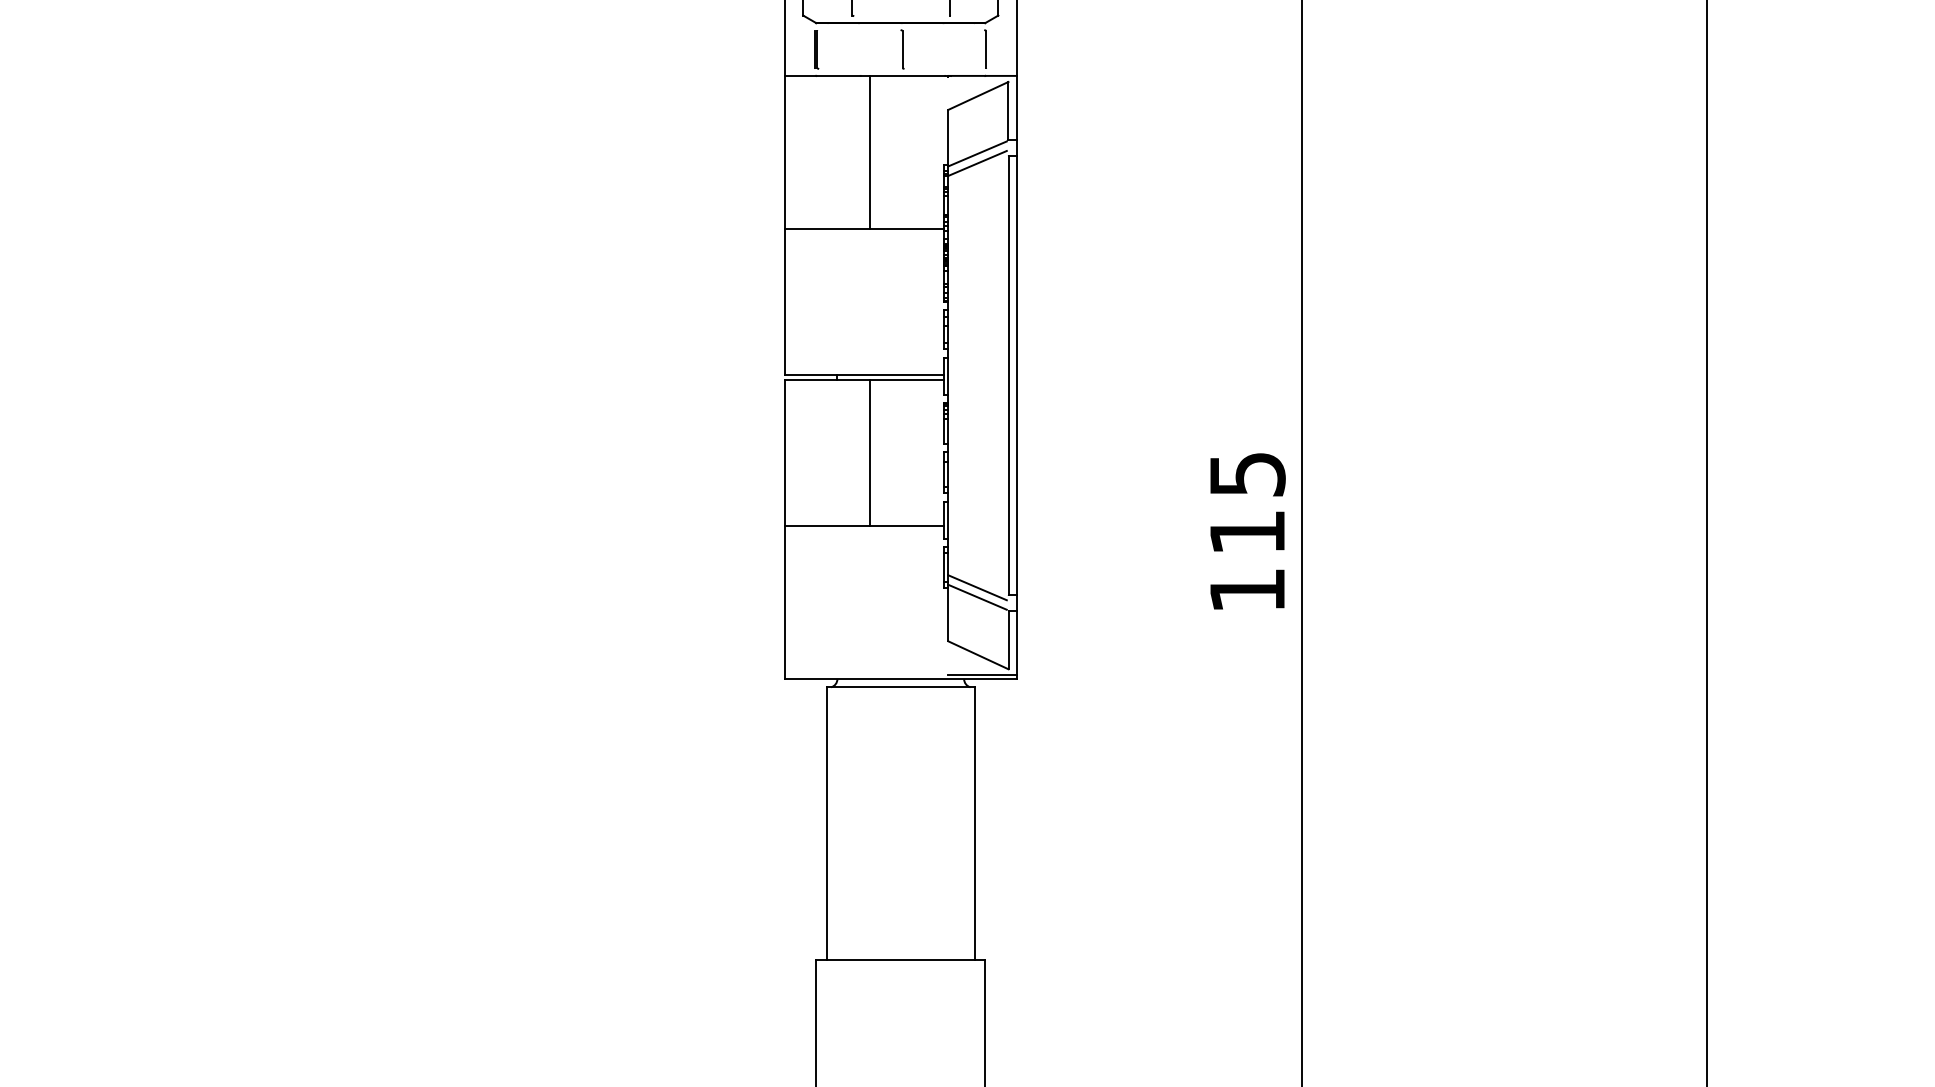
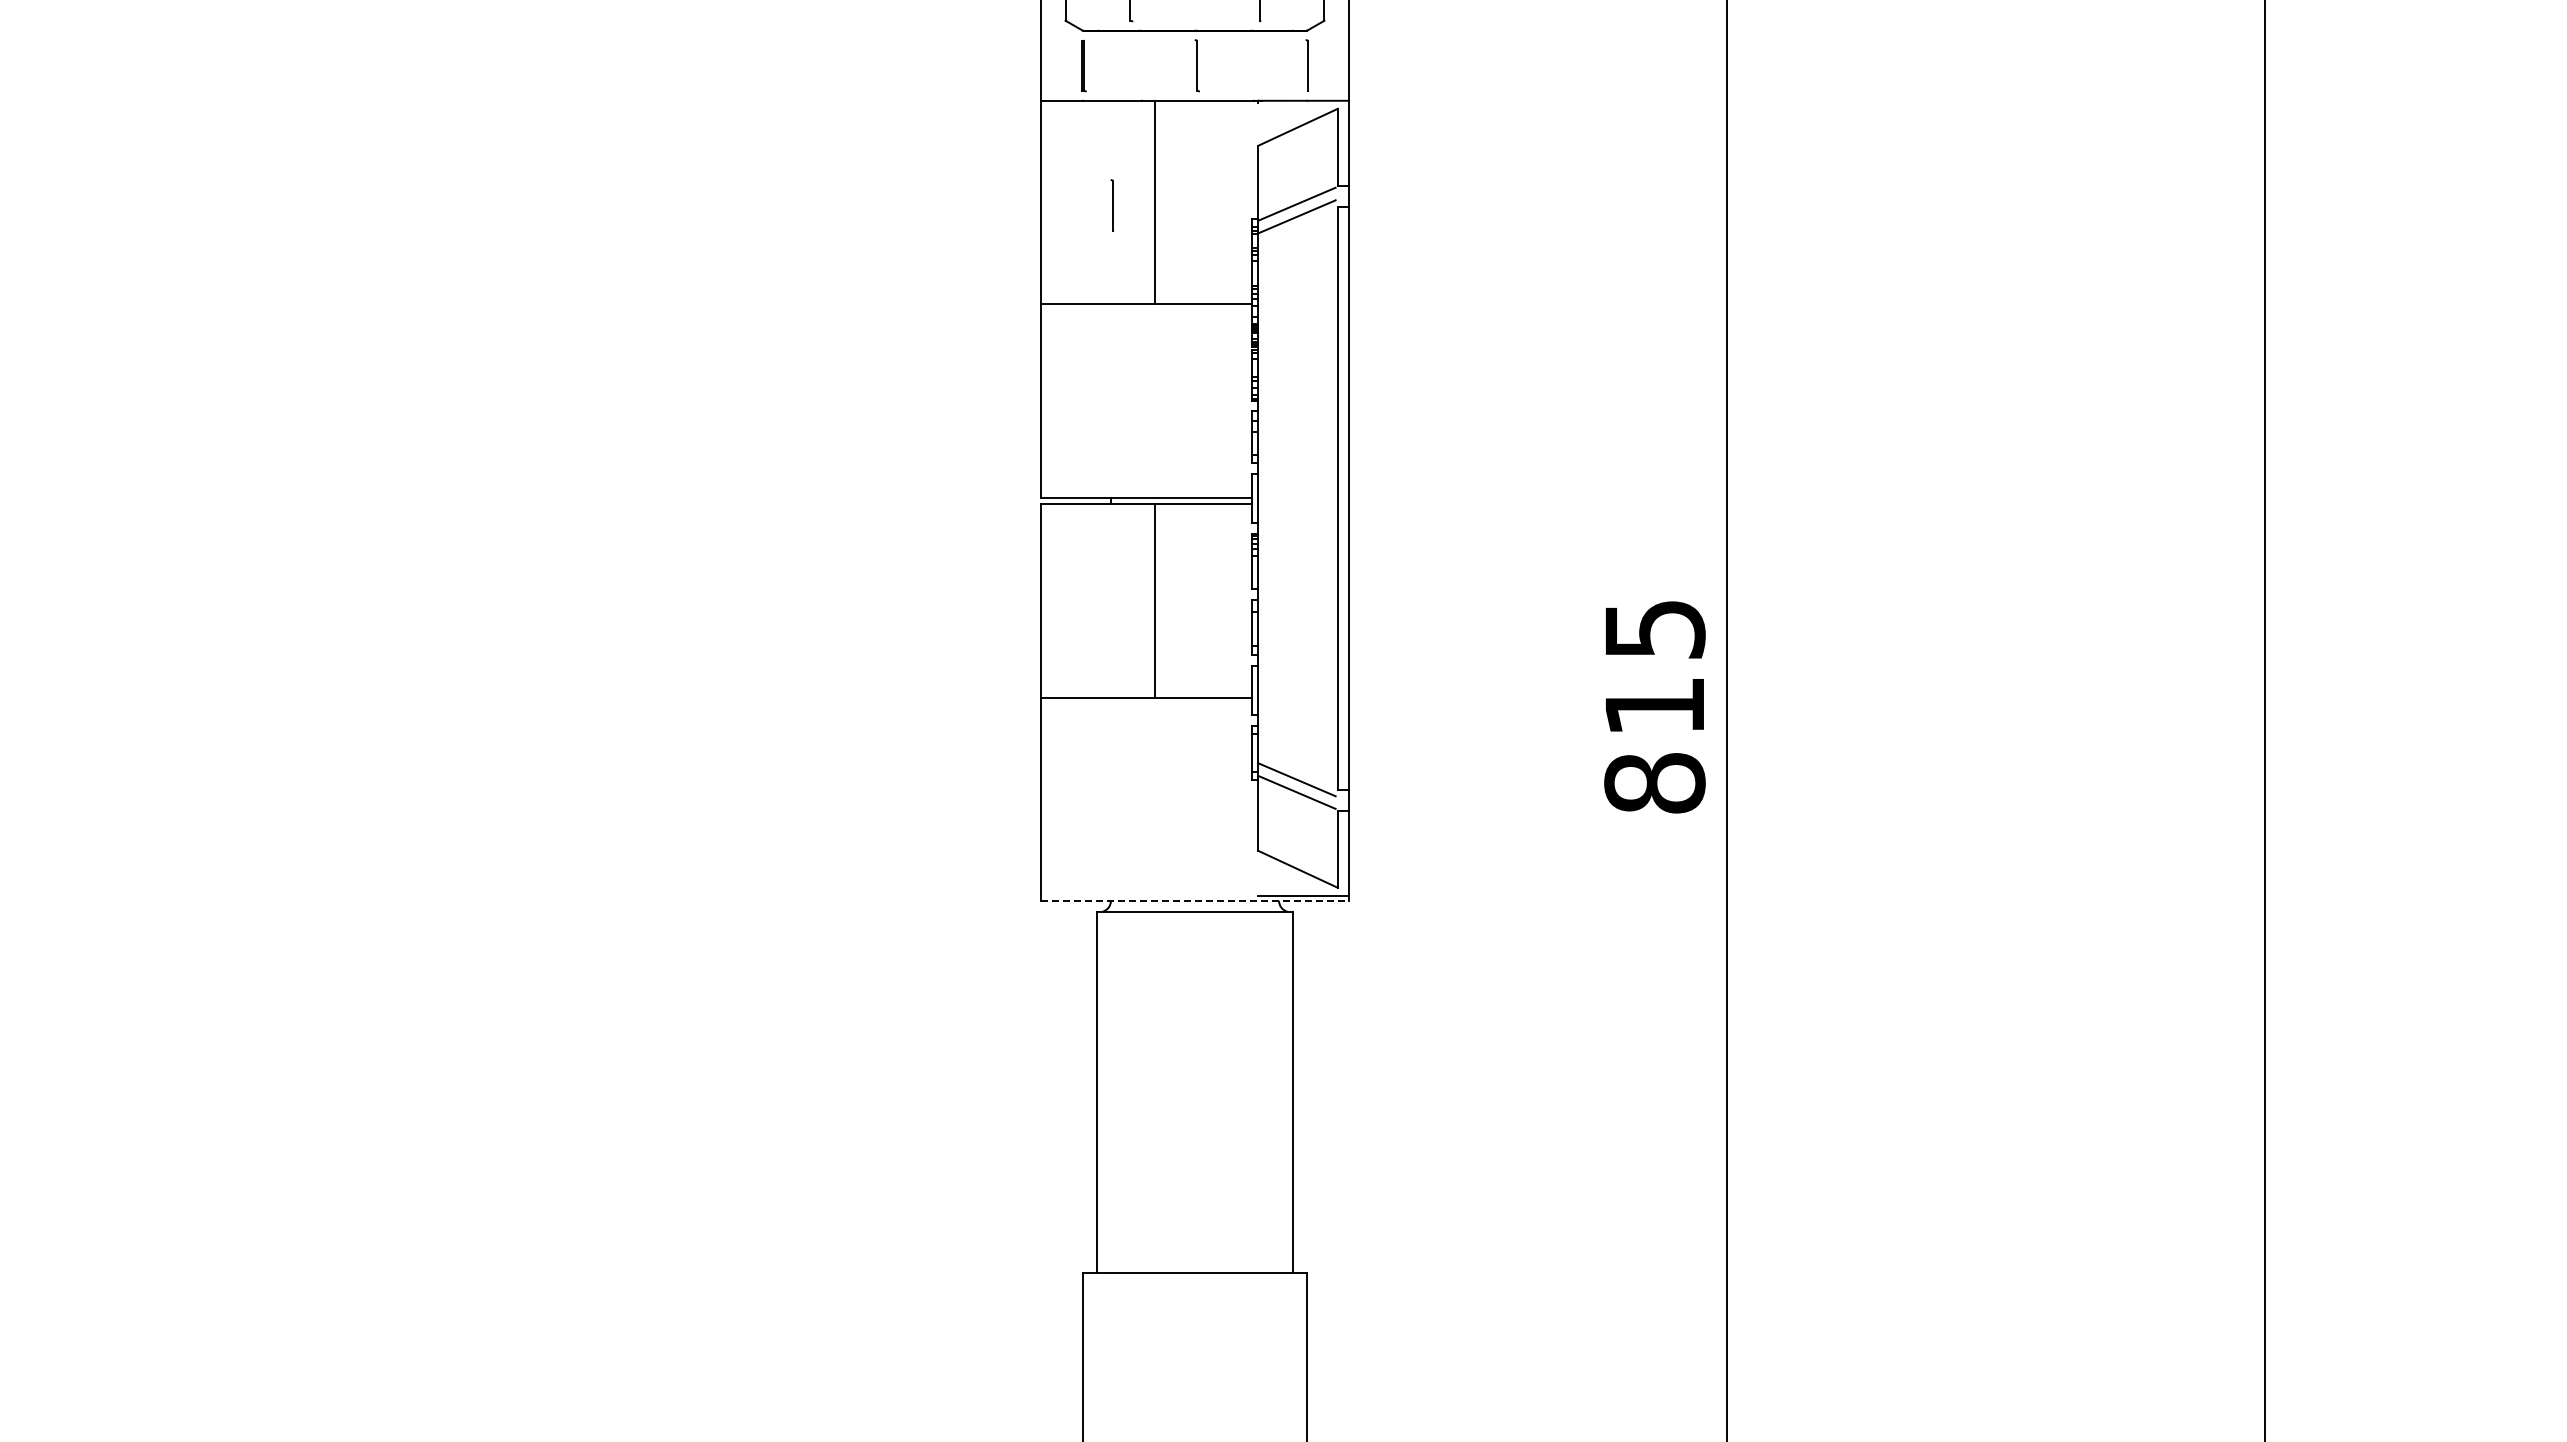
part: (838, 154) -> (1112, 205), added
text: (1247, 590) -> (1654, 783), 115 -> 815
line: (901, 678) -> (1195, 900), solid -> dashed

